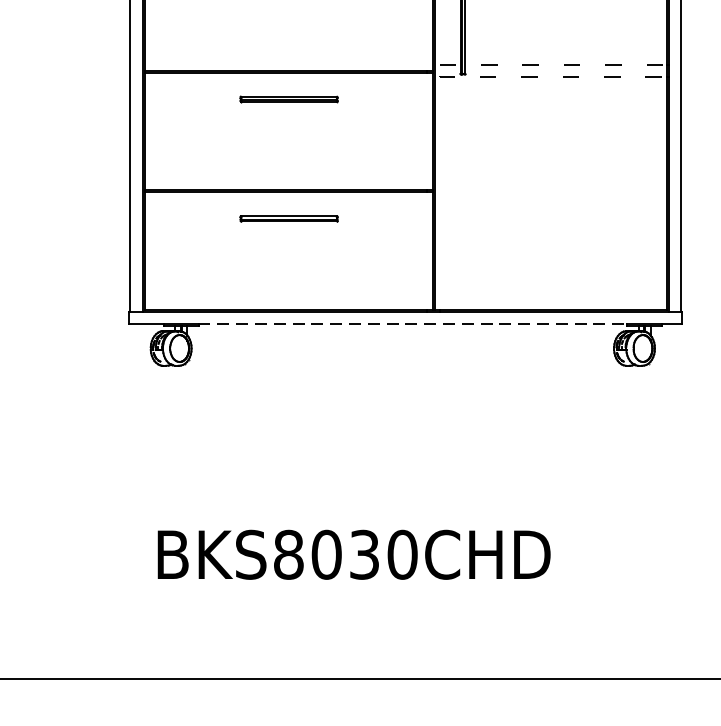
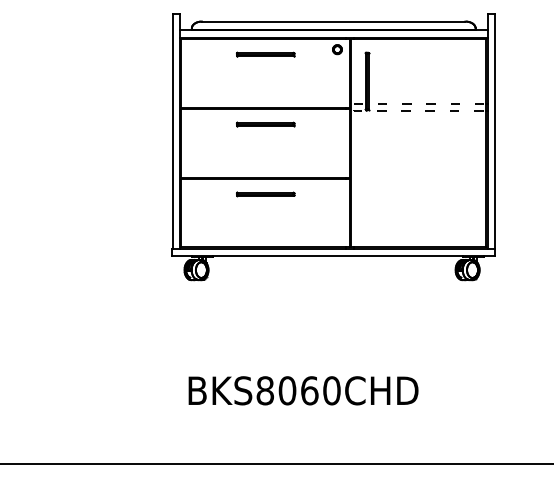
line: (413, 323) -> (338, 255), dashed -> solid
text: (364, 554) -> (309, 390), BKS8030CHD -> BKS8060CHD

